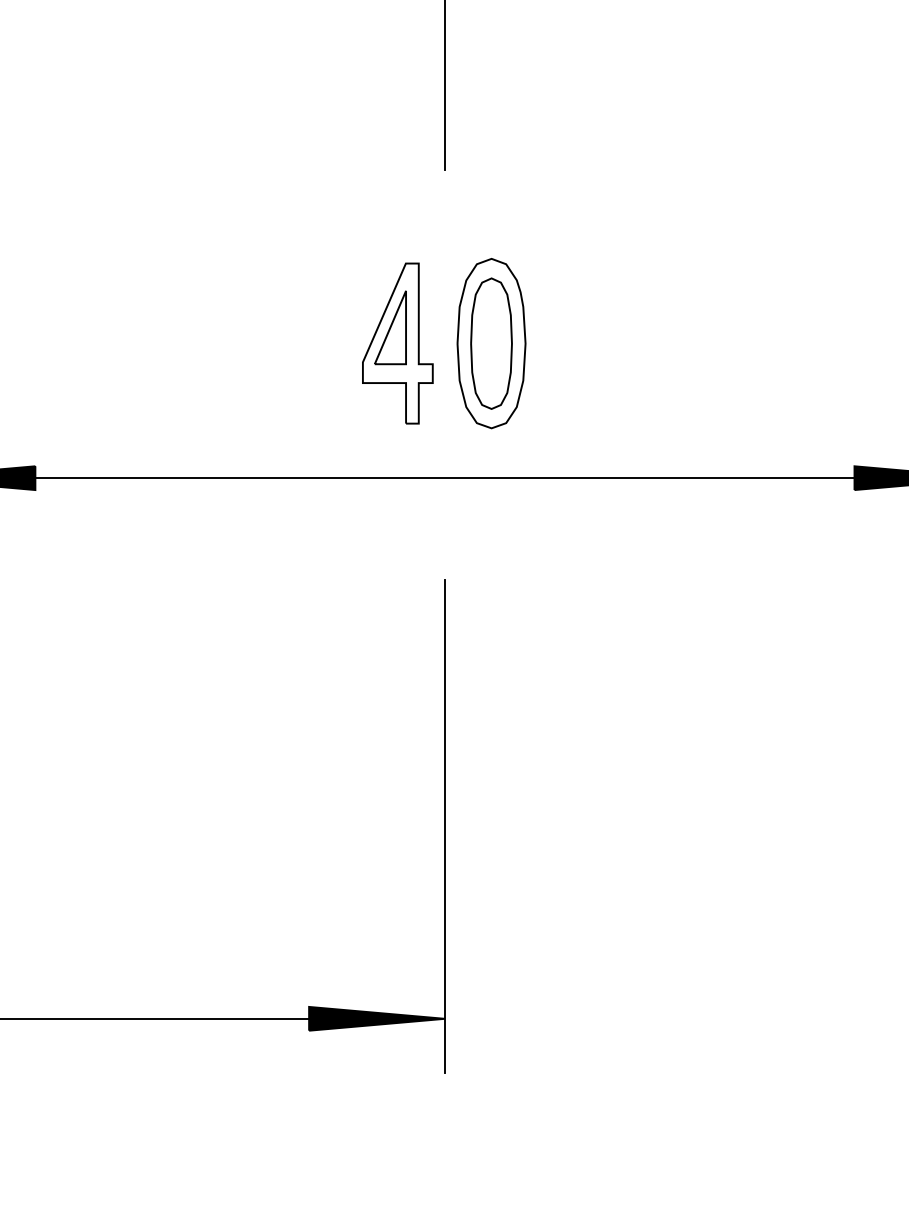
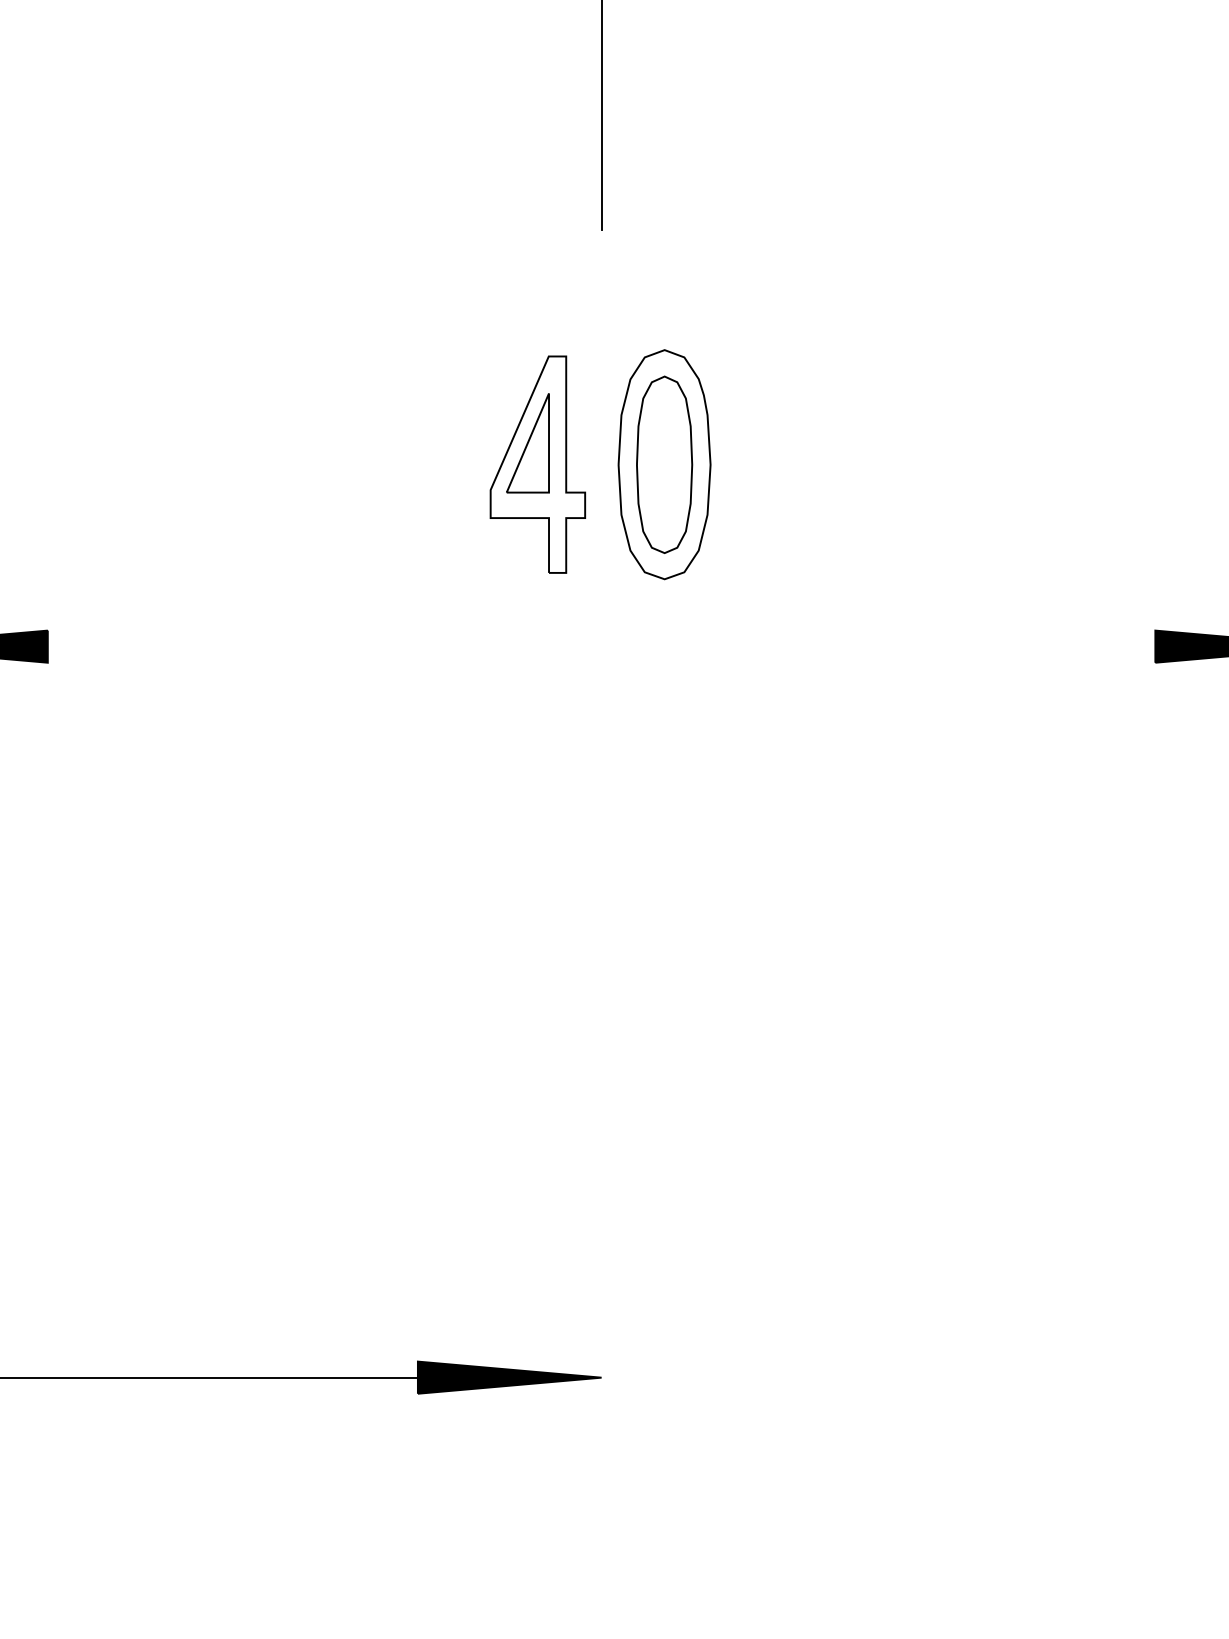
line: (444, 478) -> (600, 647), removed
line: (444, 826) -> (600, 1117), removed

